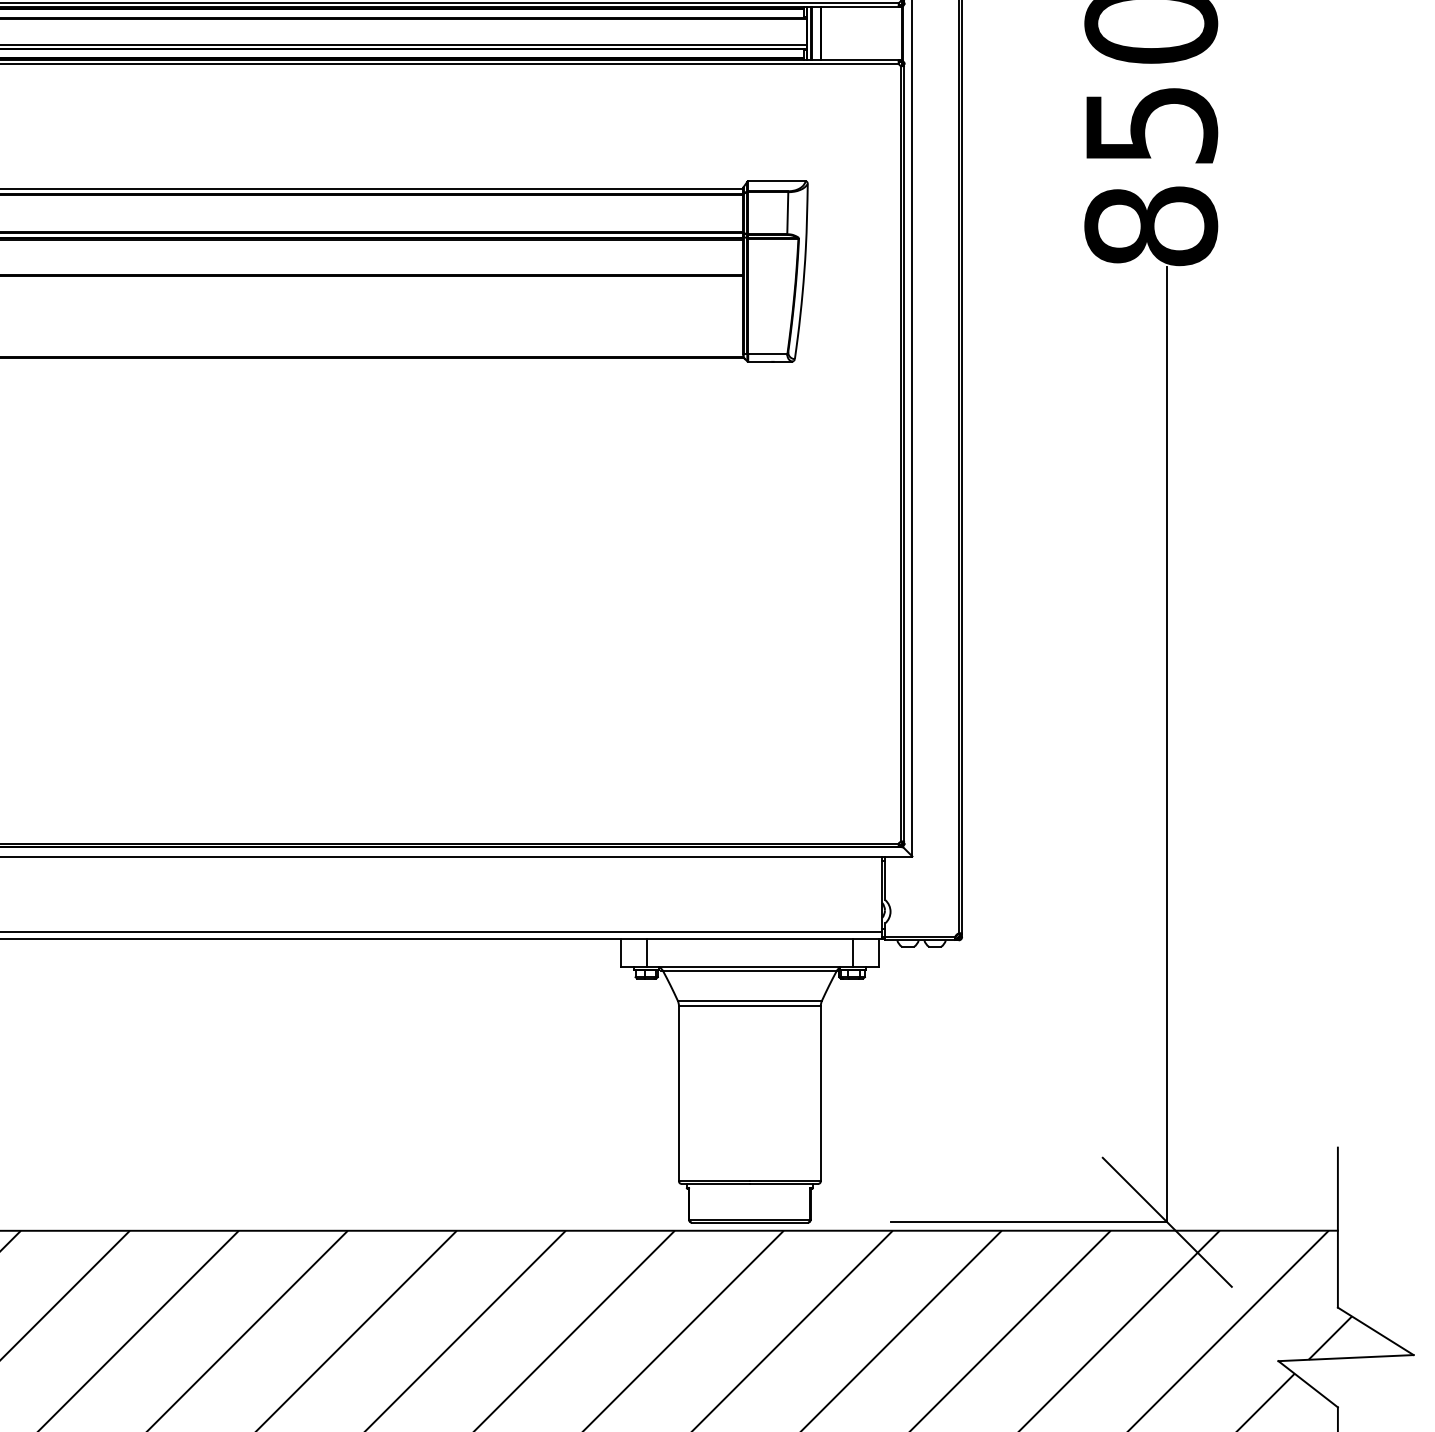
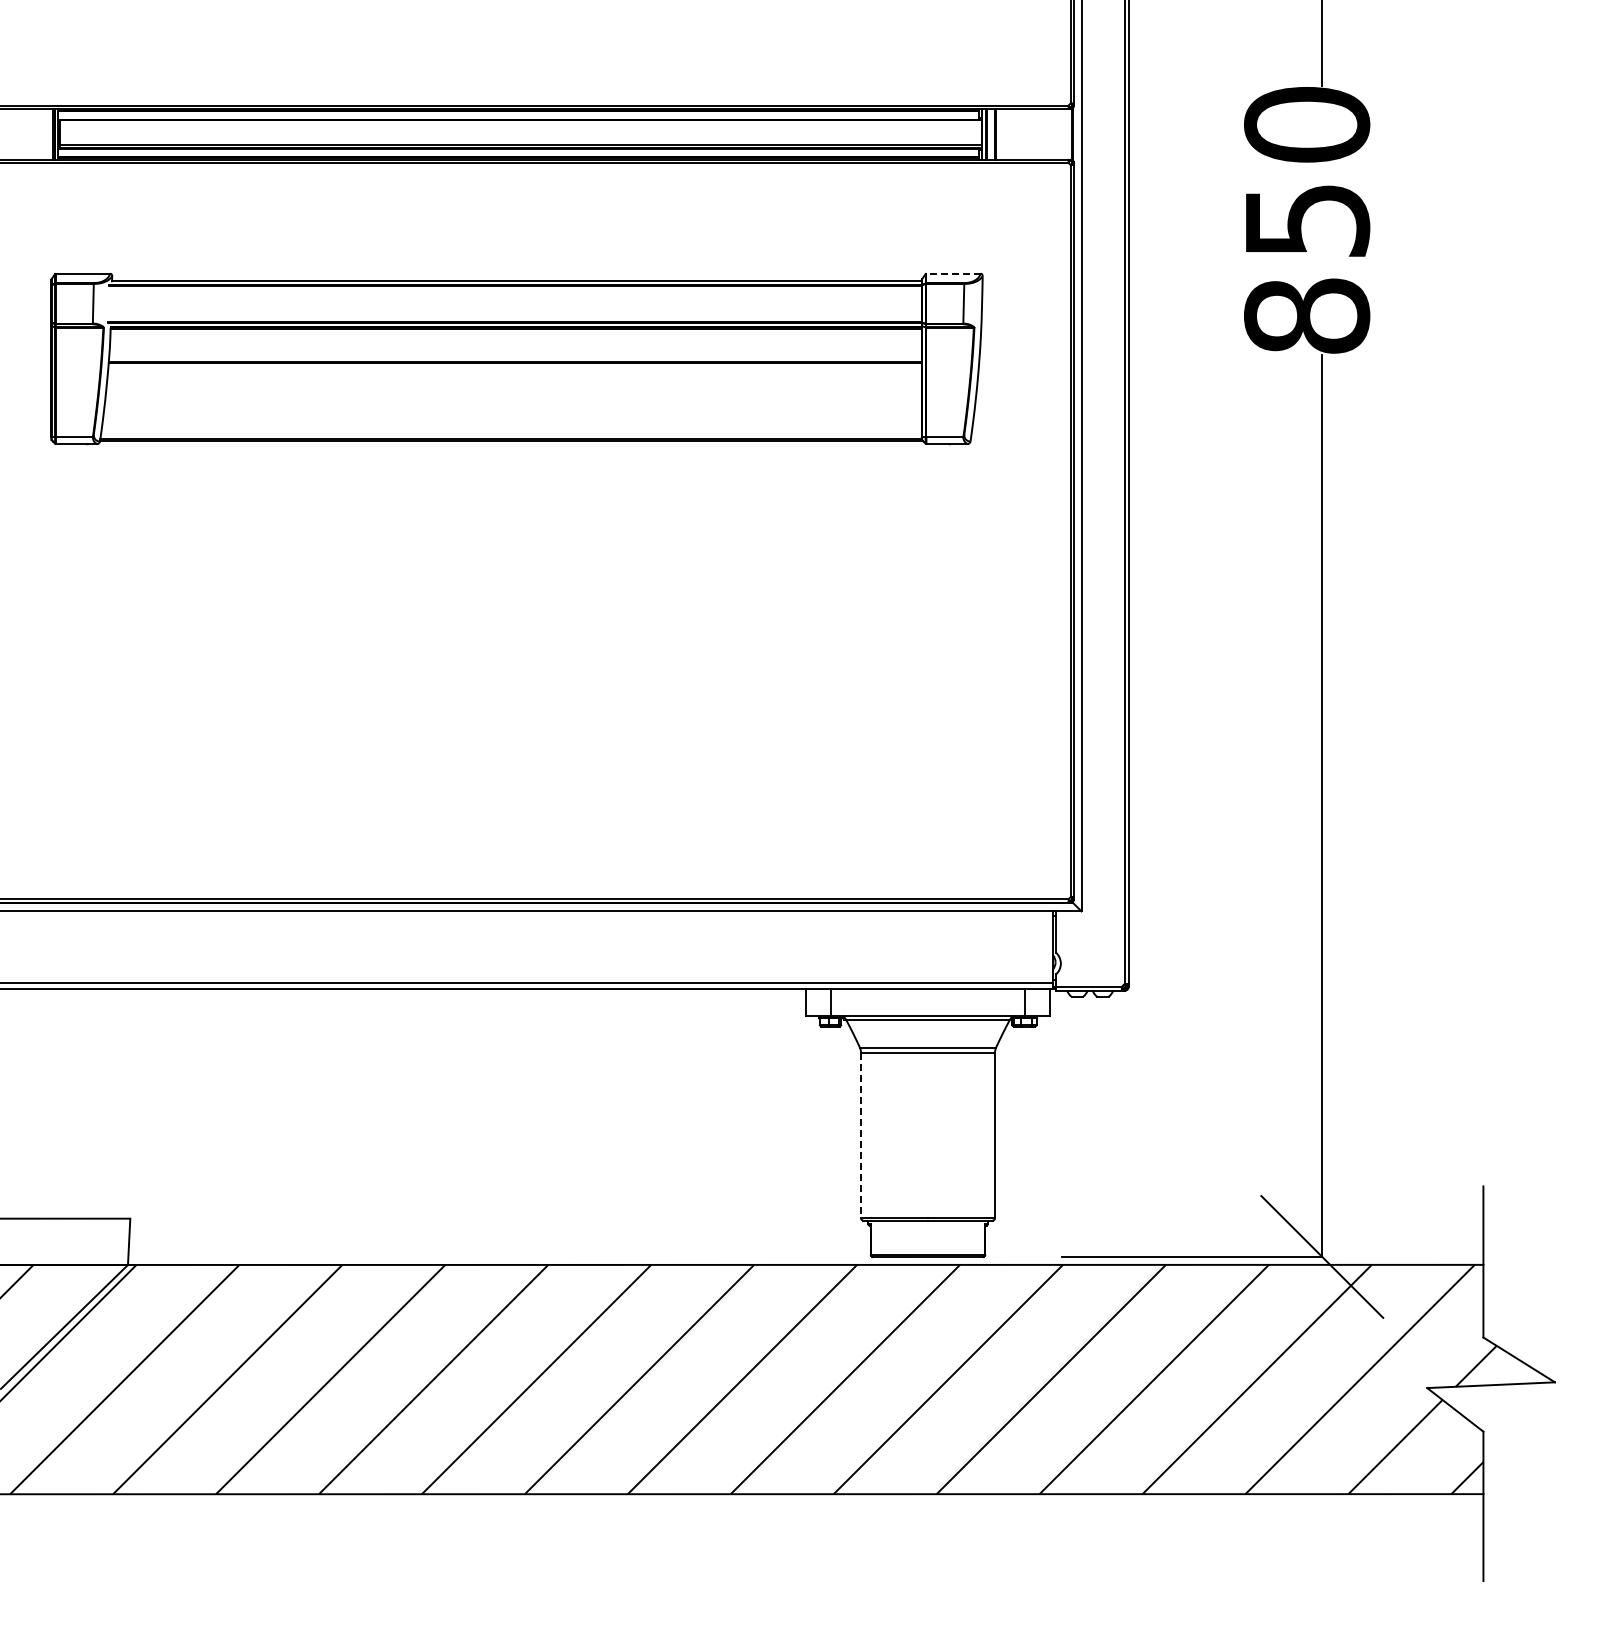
line: (776, 181) -> (953, 273), solid -> dashed
line: (679, 1093) -> (861, 1135), solid -> dashed

